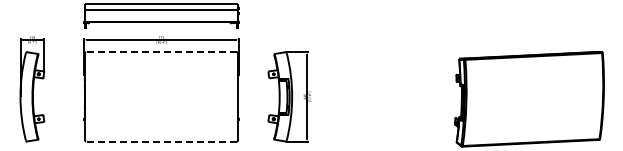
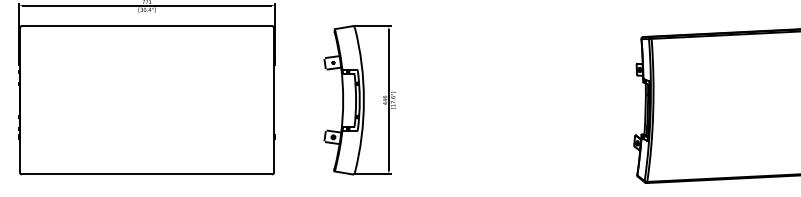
line: (161, 52) -> (146, 26), dashed -> solid
line: (161, 141) -> (146, 174), dashed -> solid

